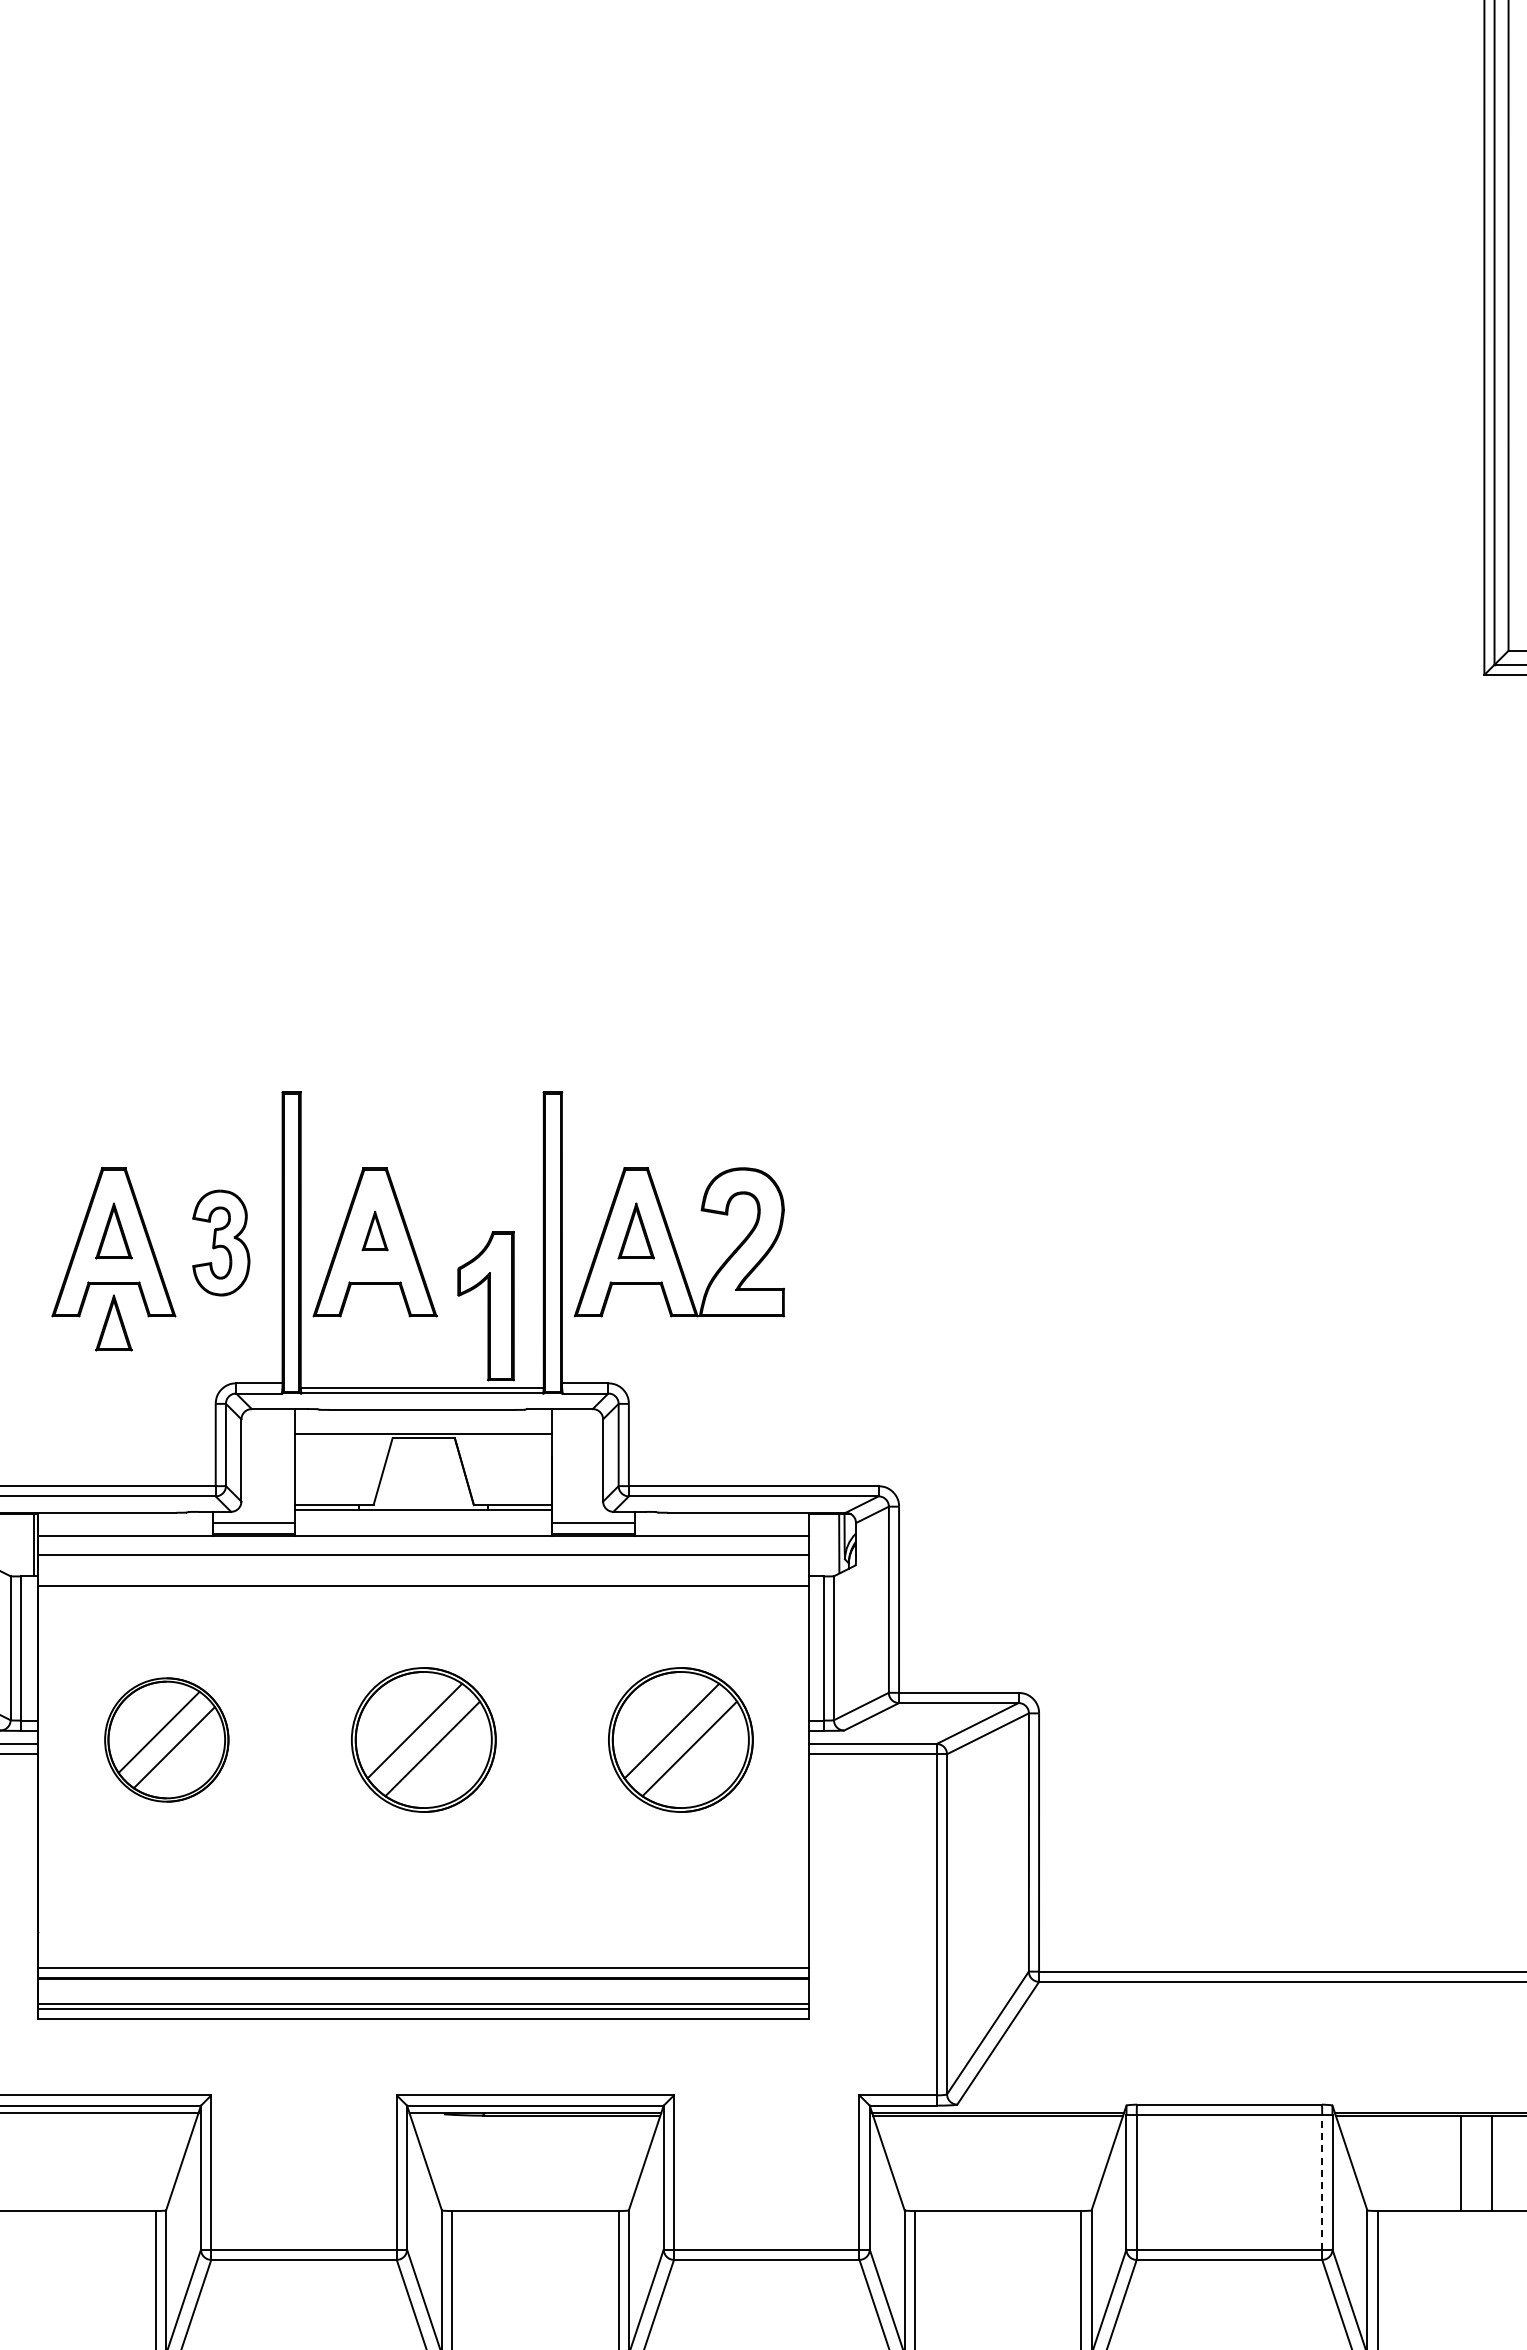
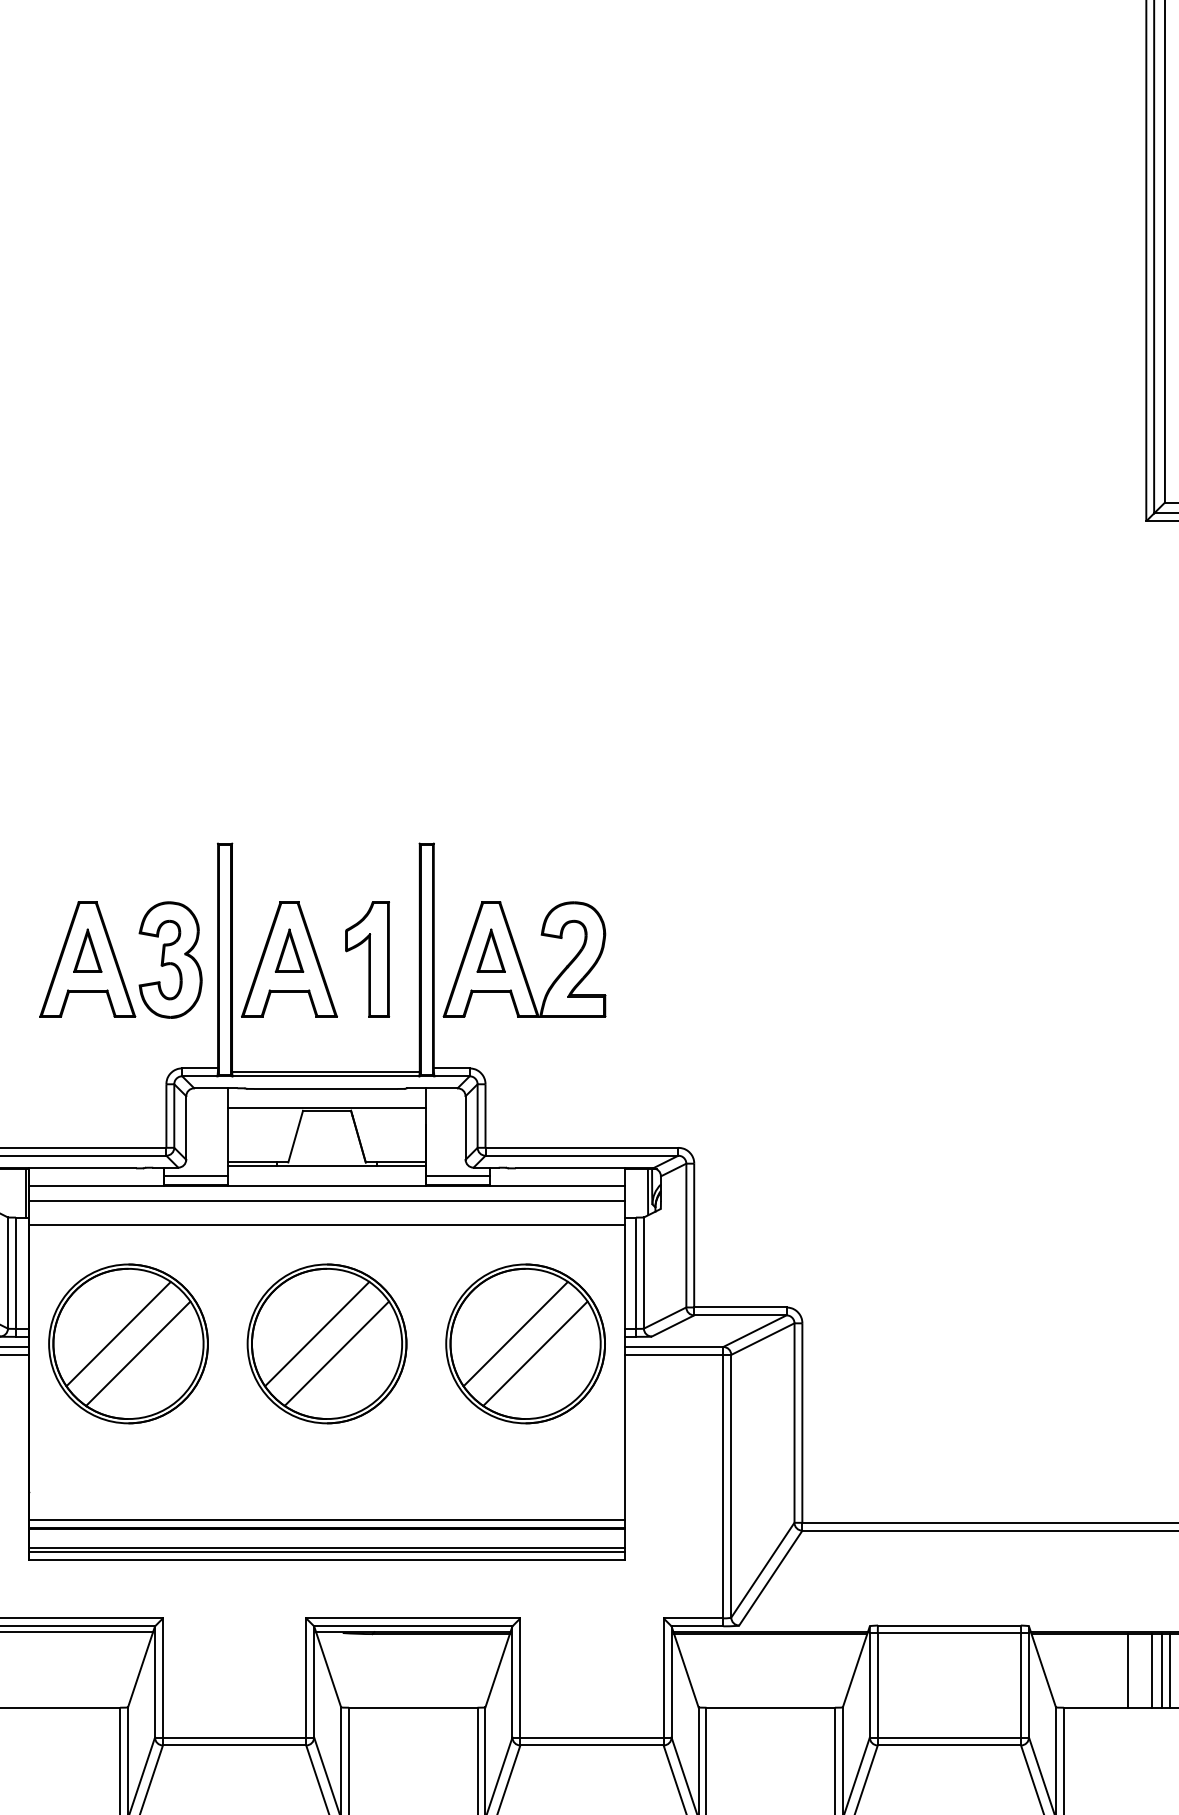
part: (374, 1230) -> (289, 950), size x1.43
part: (221, 1242) -> (170, 959), size x1.43
part: (485, 1306) -> (367, 959), moved
part: (113, 1322) -> (87, 1021), removed
part: (166, 1739) -> (128, 1343), size x1.67
part: (423, 1739) -> (326, 1343), size x1.43
part: (680, 1739) -> (525, 1343), size x1.43
line: (1505, 2163) -> (1162, 1671), added
line: (1515, 2163) -> (1170, 1671), added
line: (1322, 2181) -> (1021, 1684), dashed -> solid

